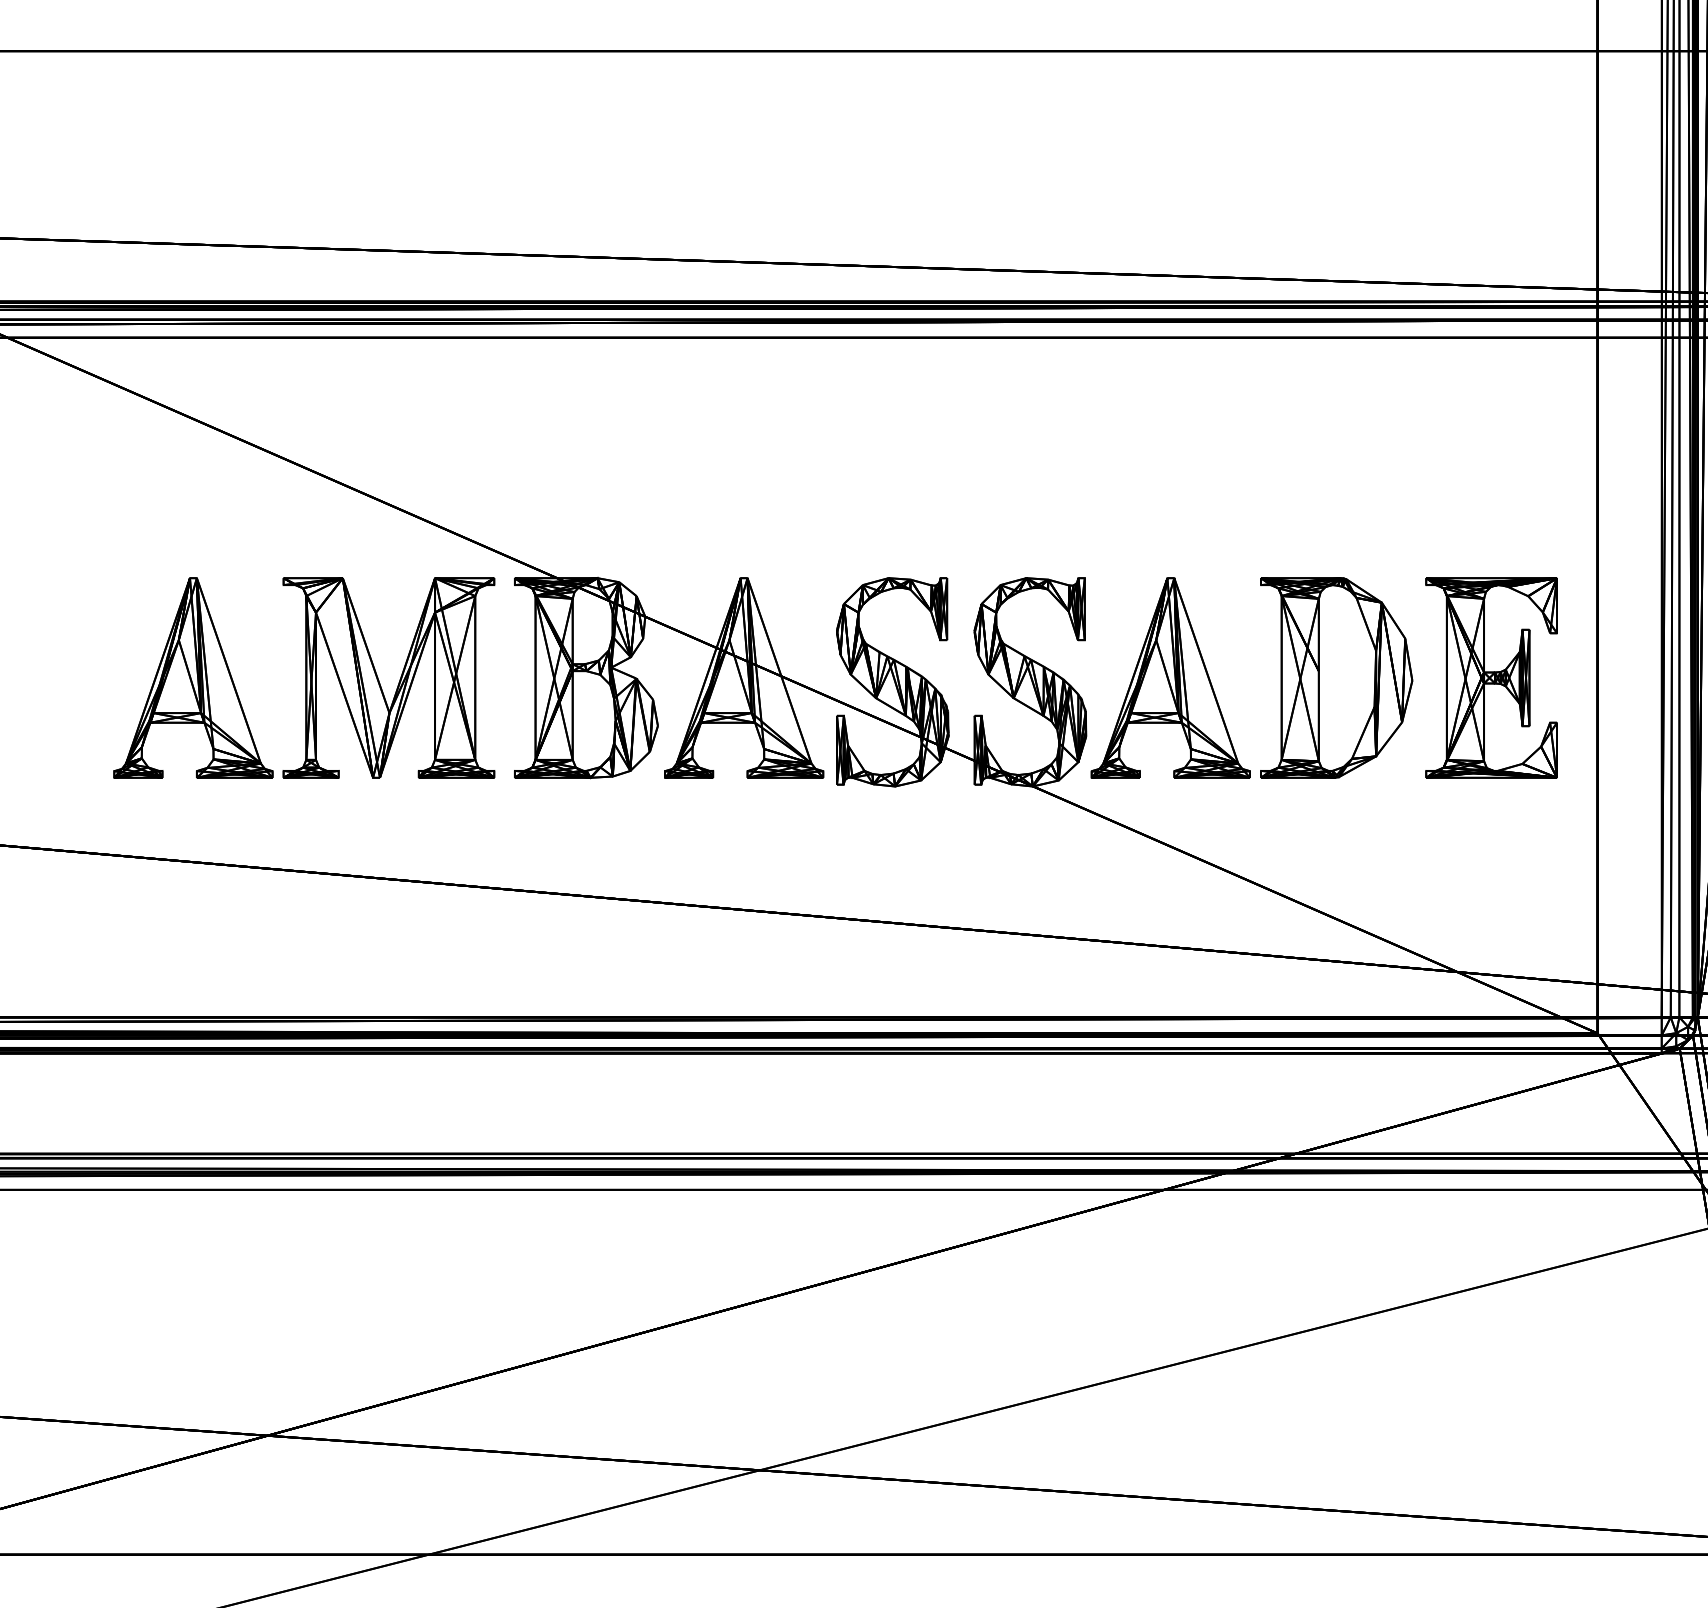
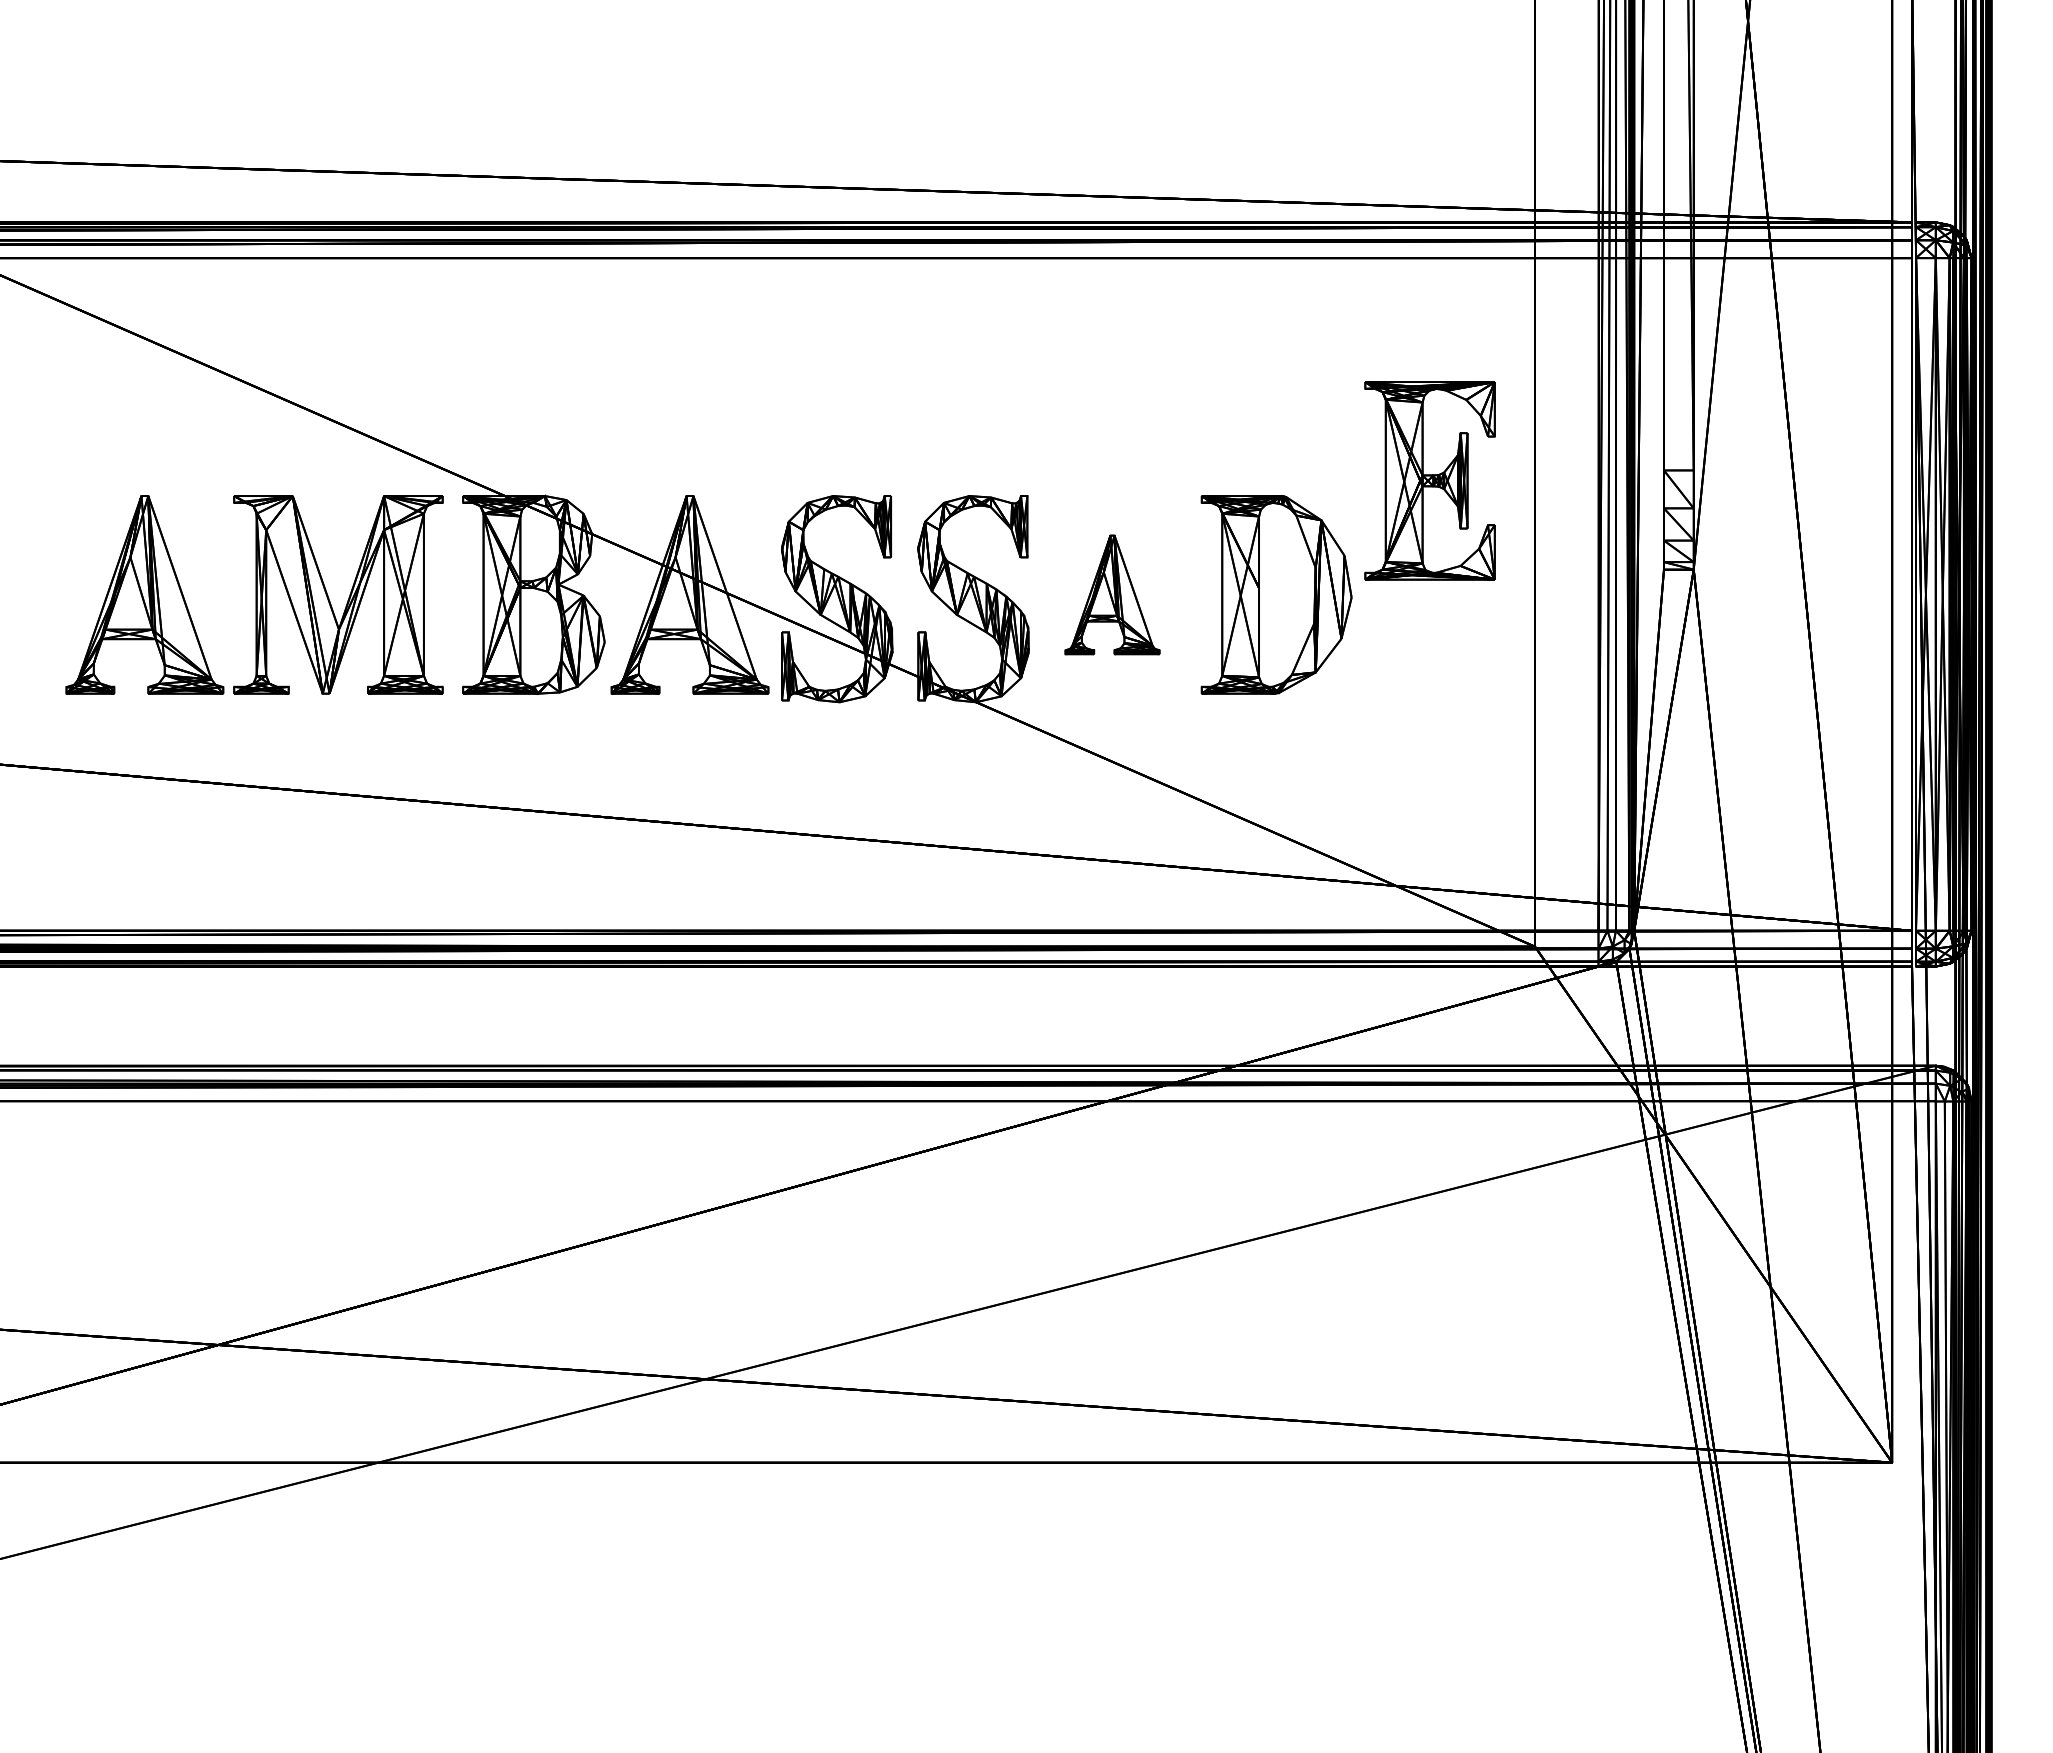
part: (1170, 677) -> (1112, 594), size x0.6
part: (1491, 677) -> (1429, 480), moved

